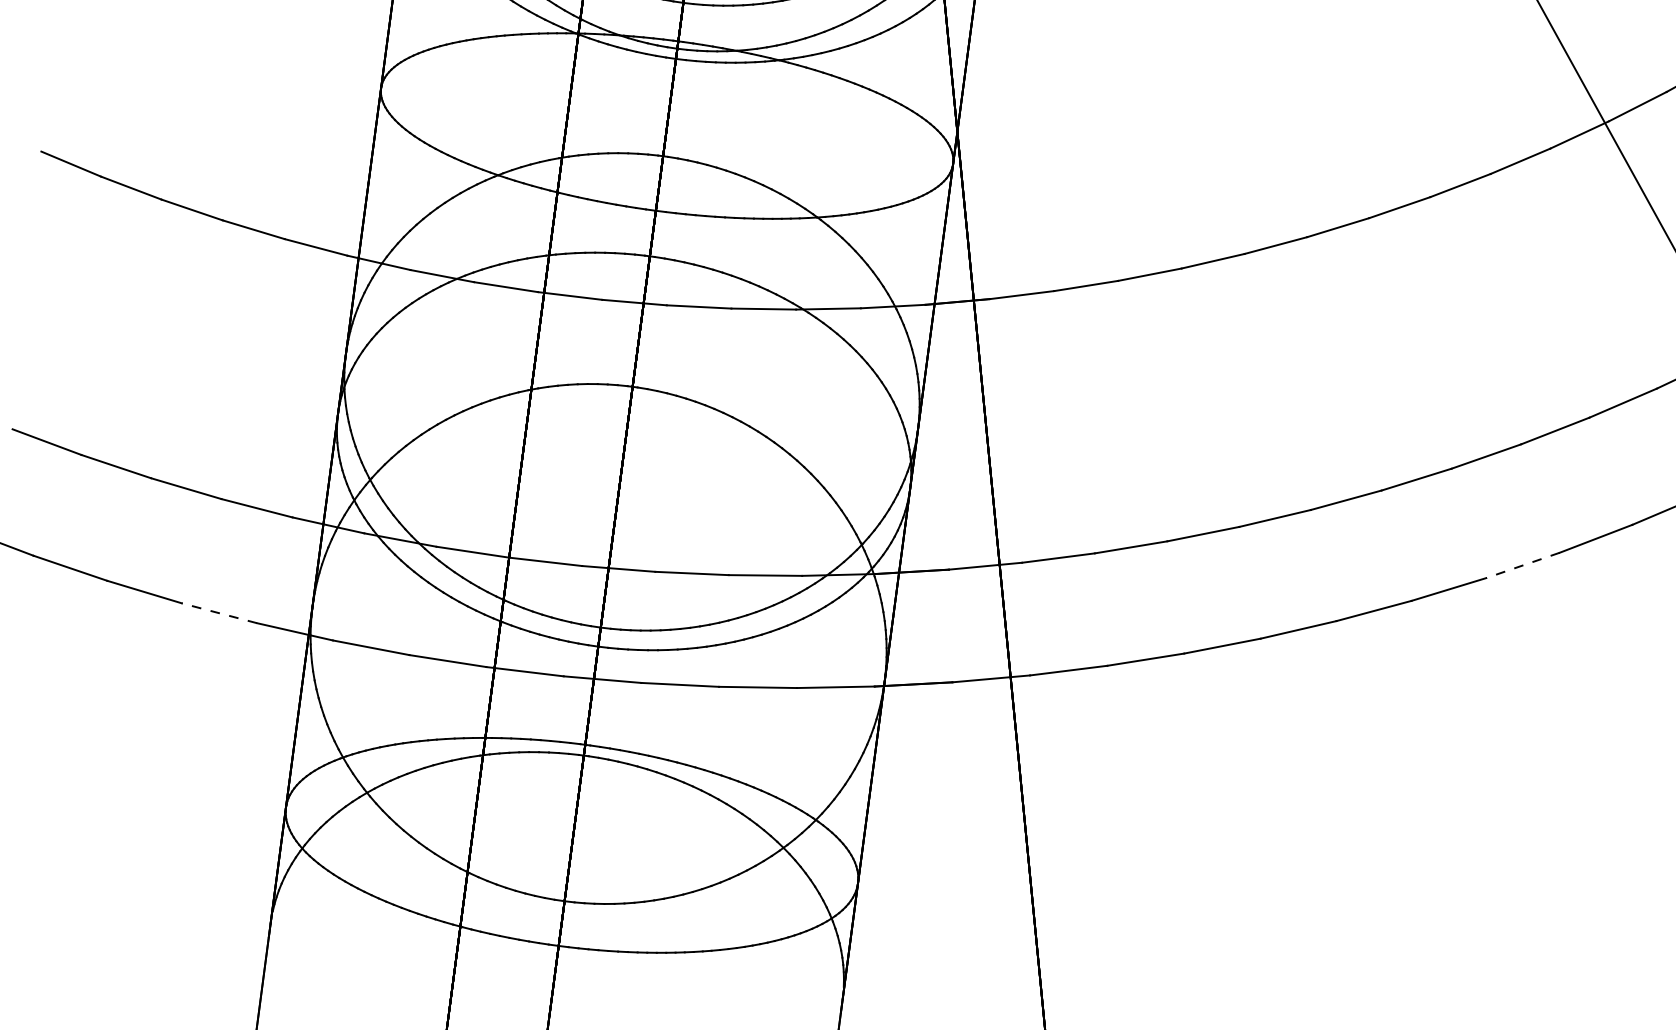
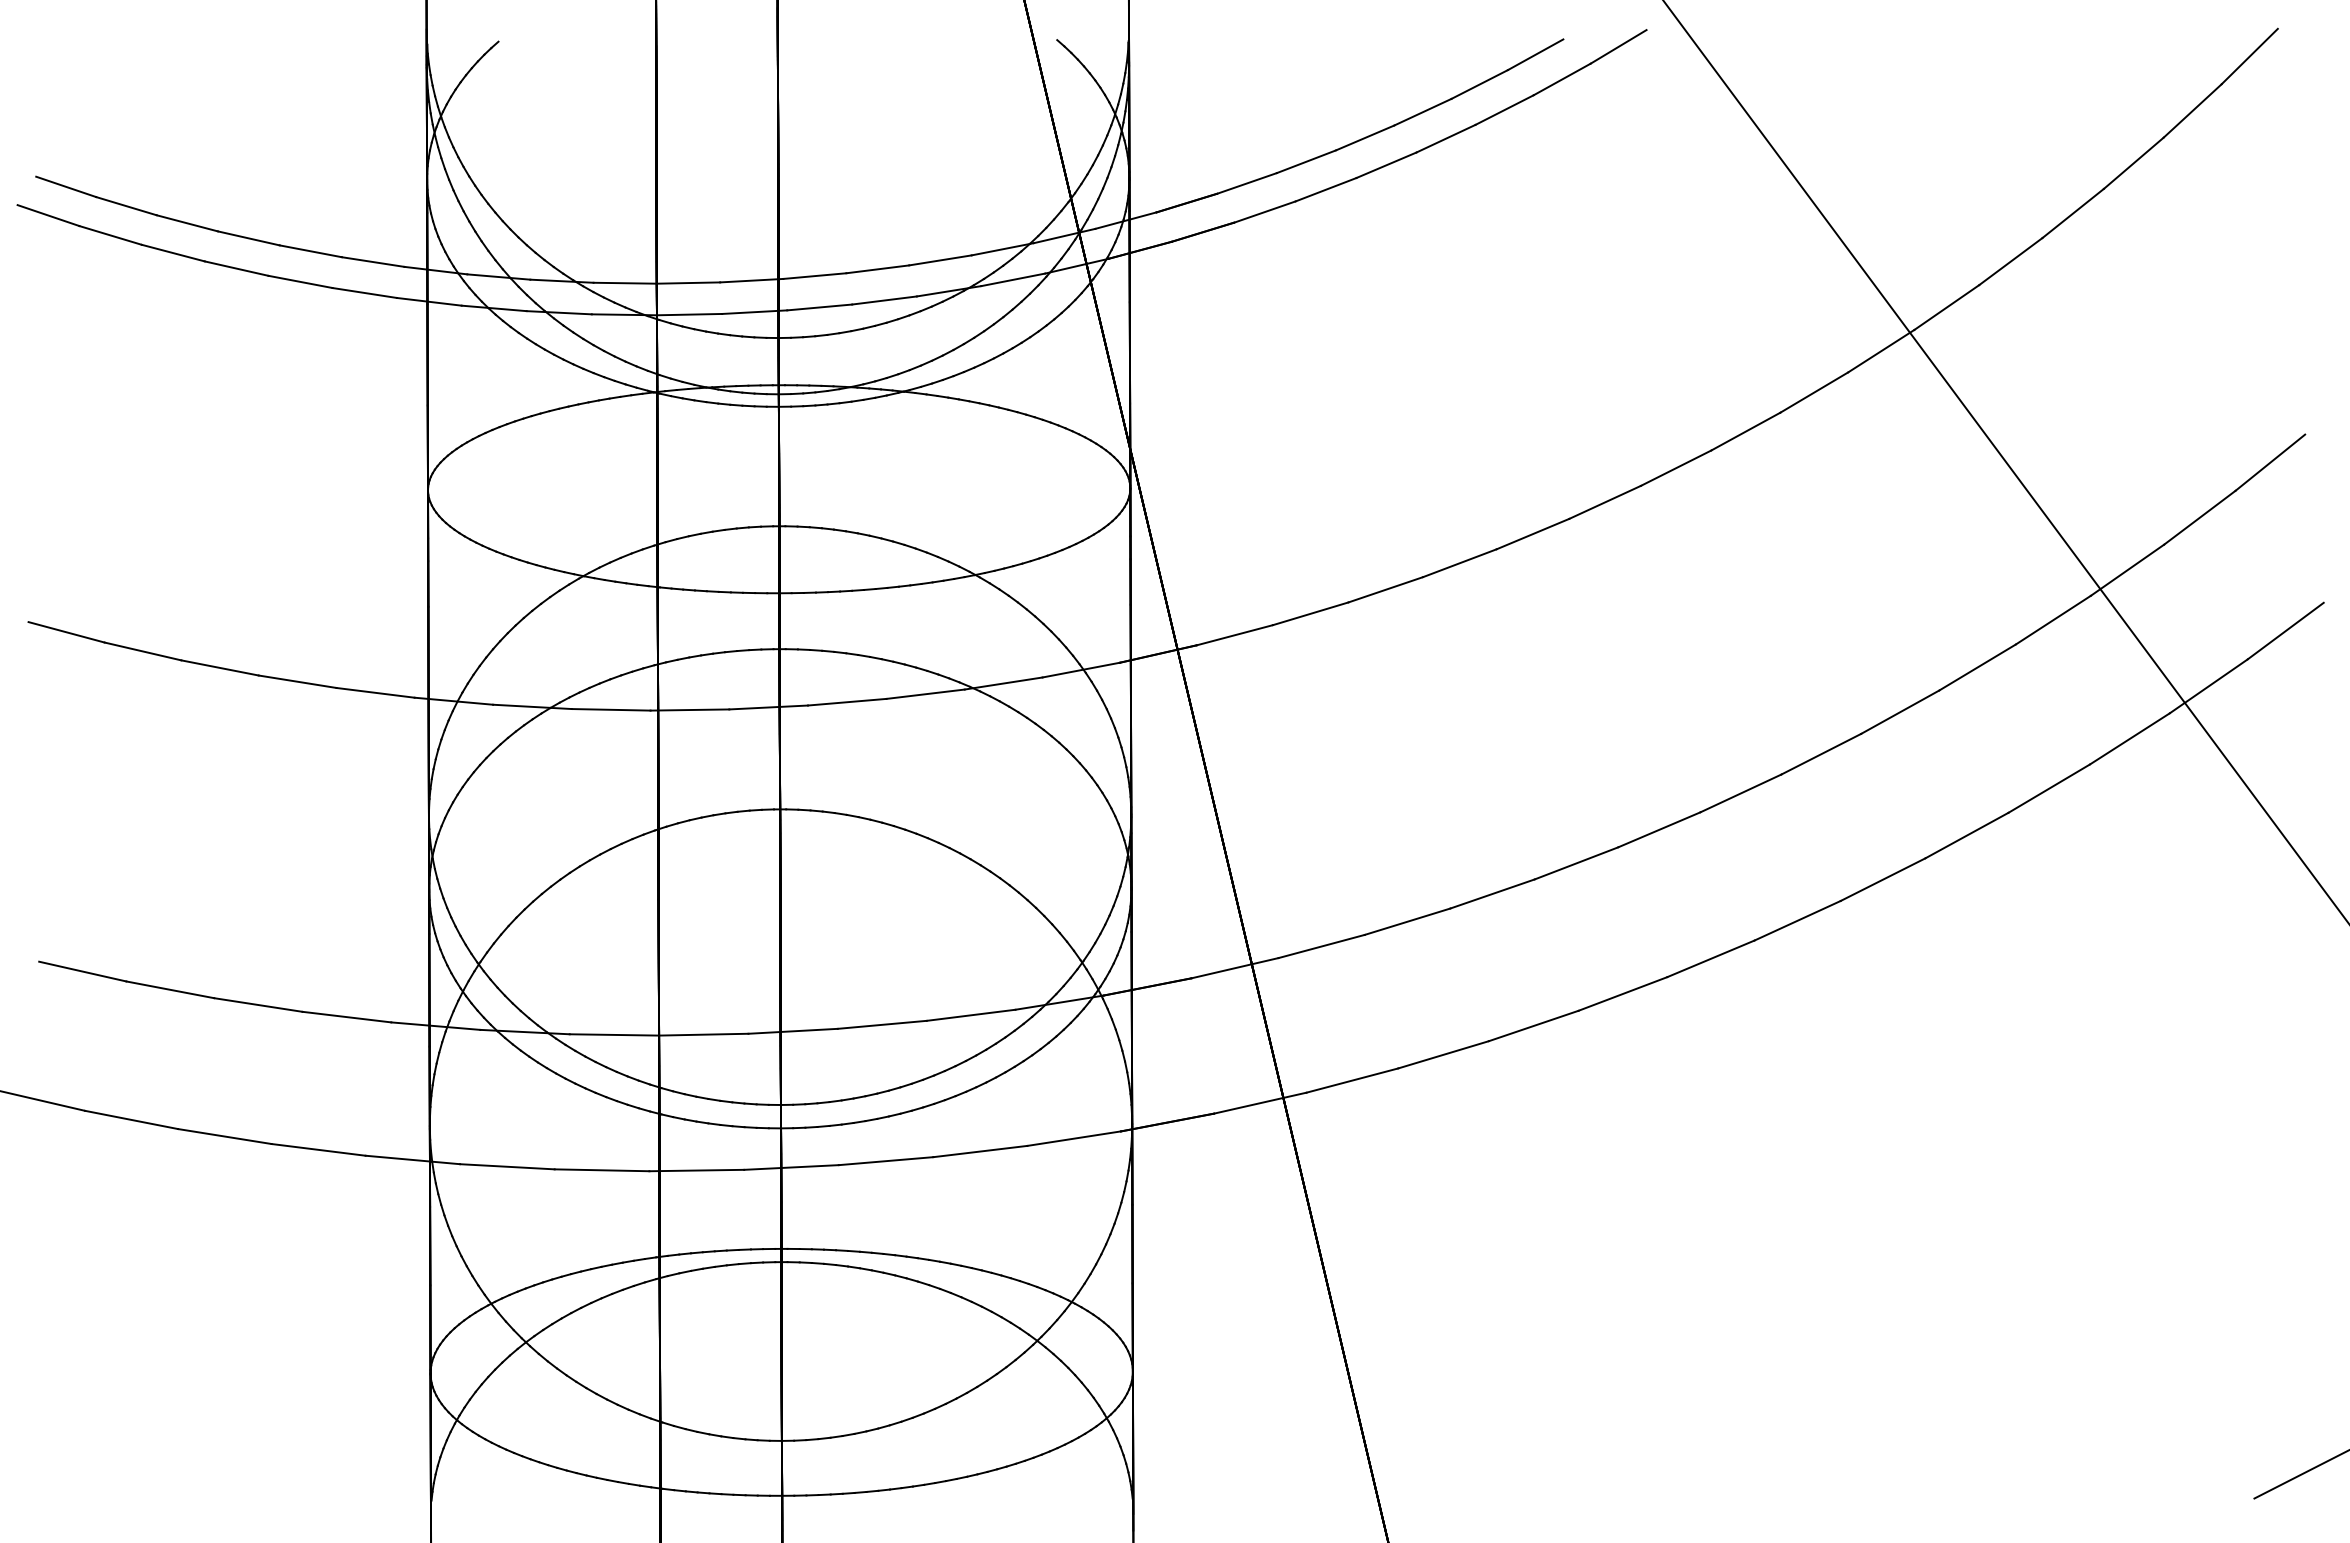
line: (1522, 565) -> (1882, 879), dashed -> solid
line: (219, 612) -> (318, 1149), dashed -> solid

